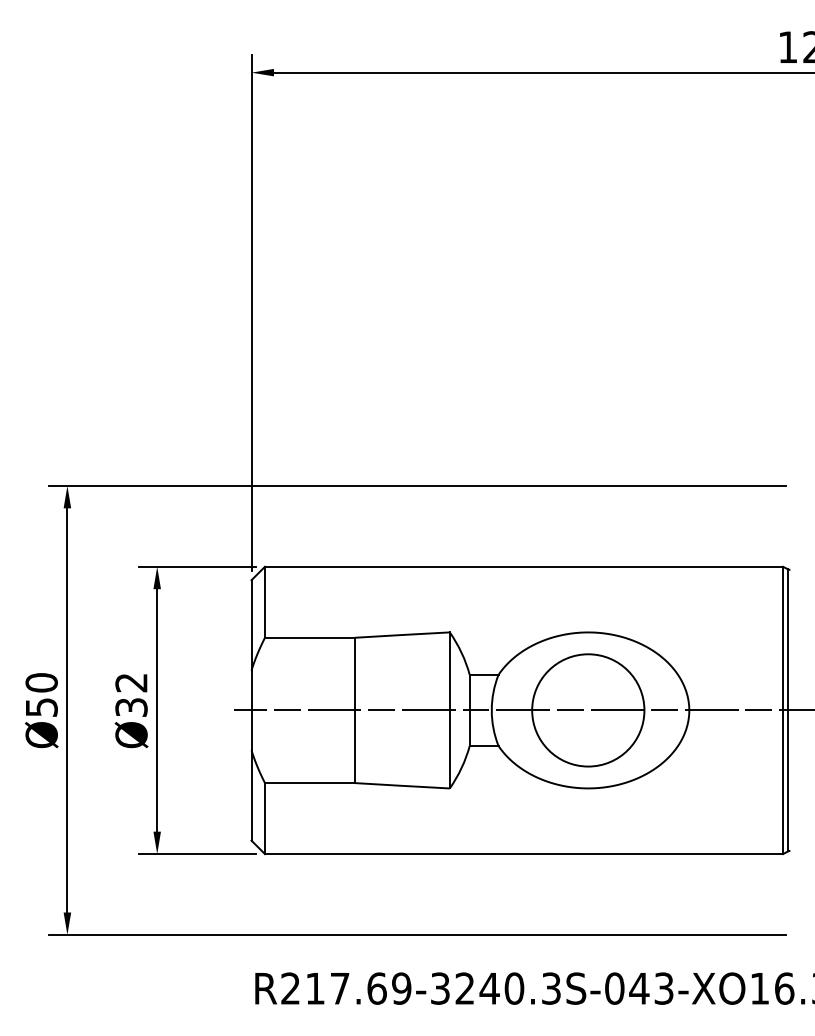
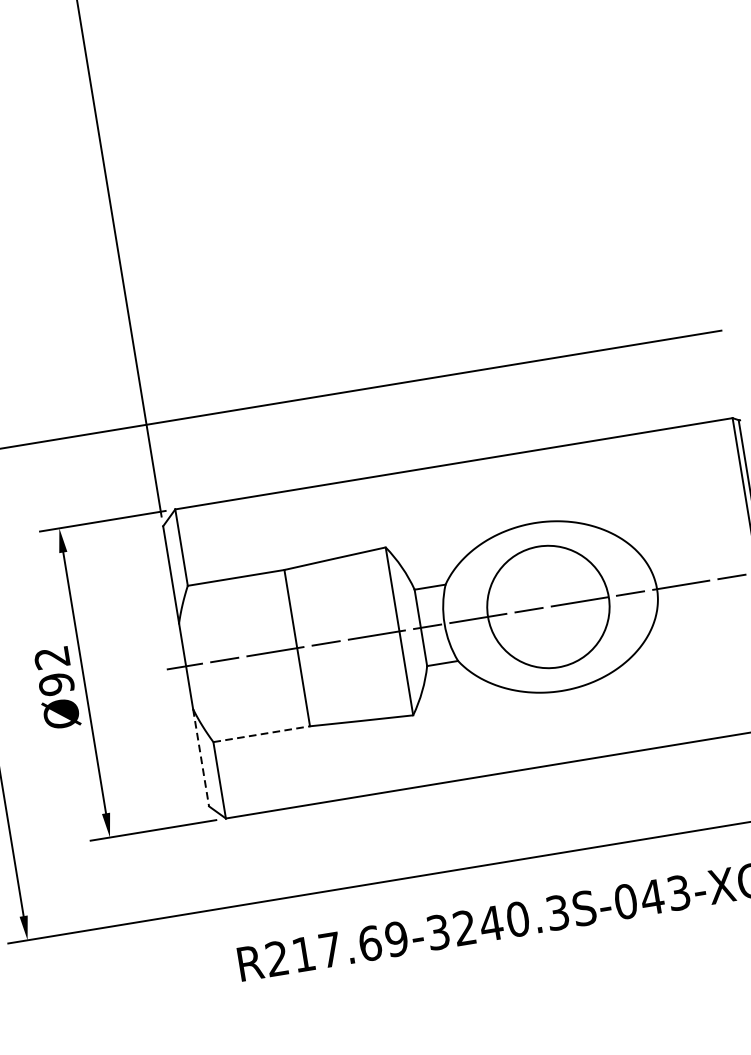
text: (131, 707) -> (56, 684), Ø32 -> Ø92
line: (309, 783) -> (261, 734), solid -> dashed
line: (251, 795) -> (201, 757), solid -> dashed

